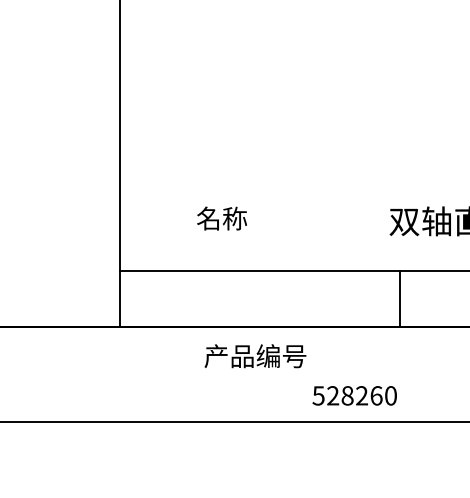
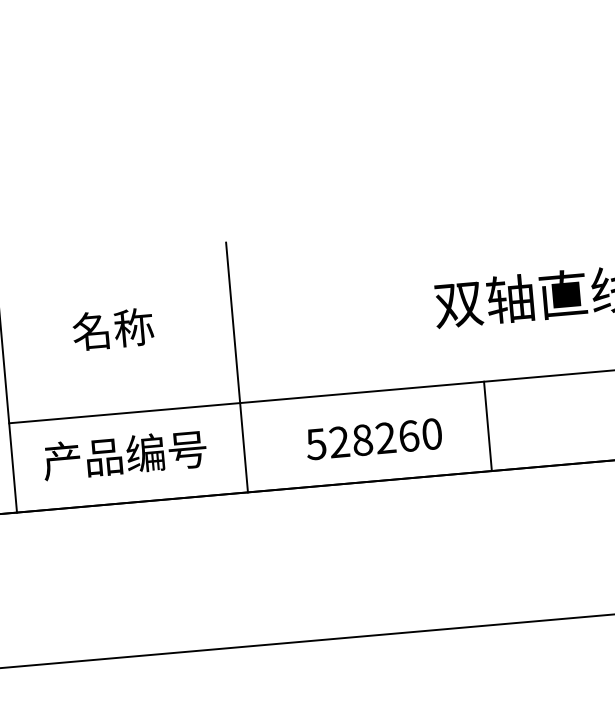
text: (221, 218) -> (112, 329), moved
line: (263, 248) -> (236, 366), added
line: (399, 298) -> (487, 425), moved
text: (255, 356) -> (124, 455), moved
text: (354, 395) -> (373, 438), moved

